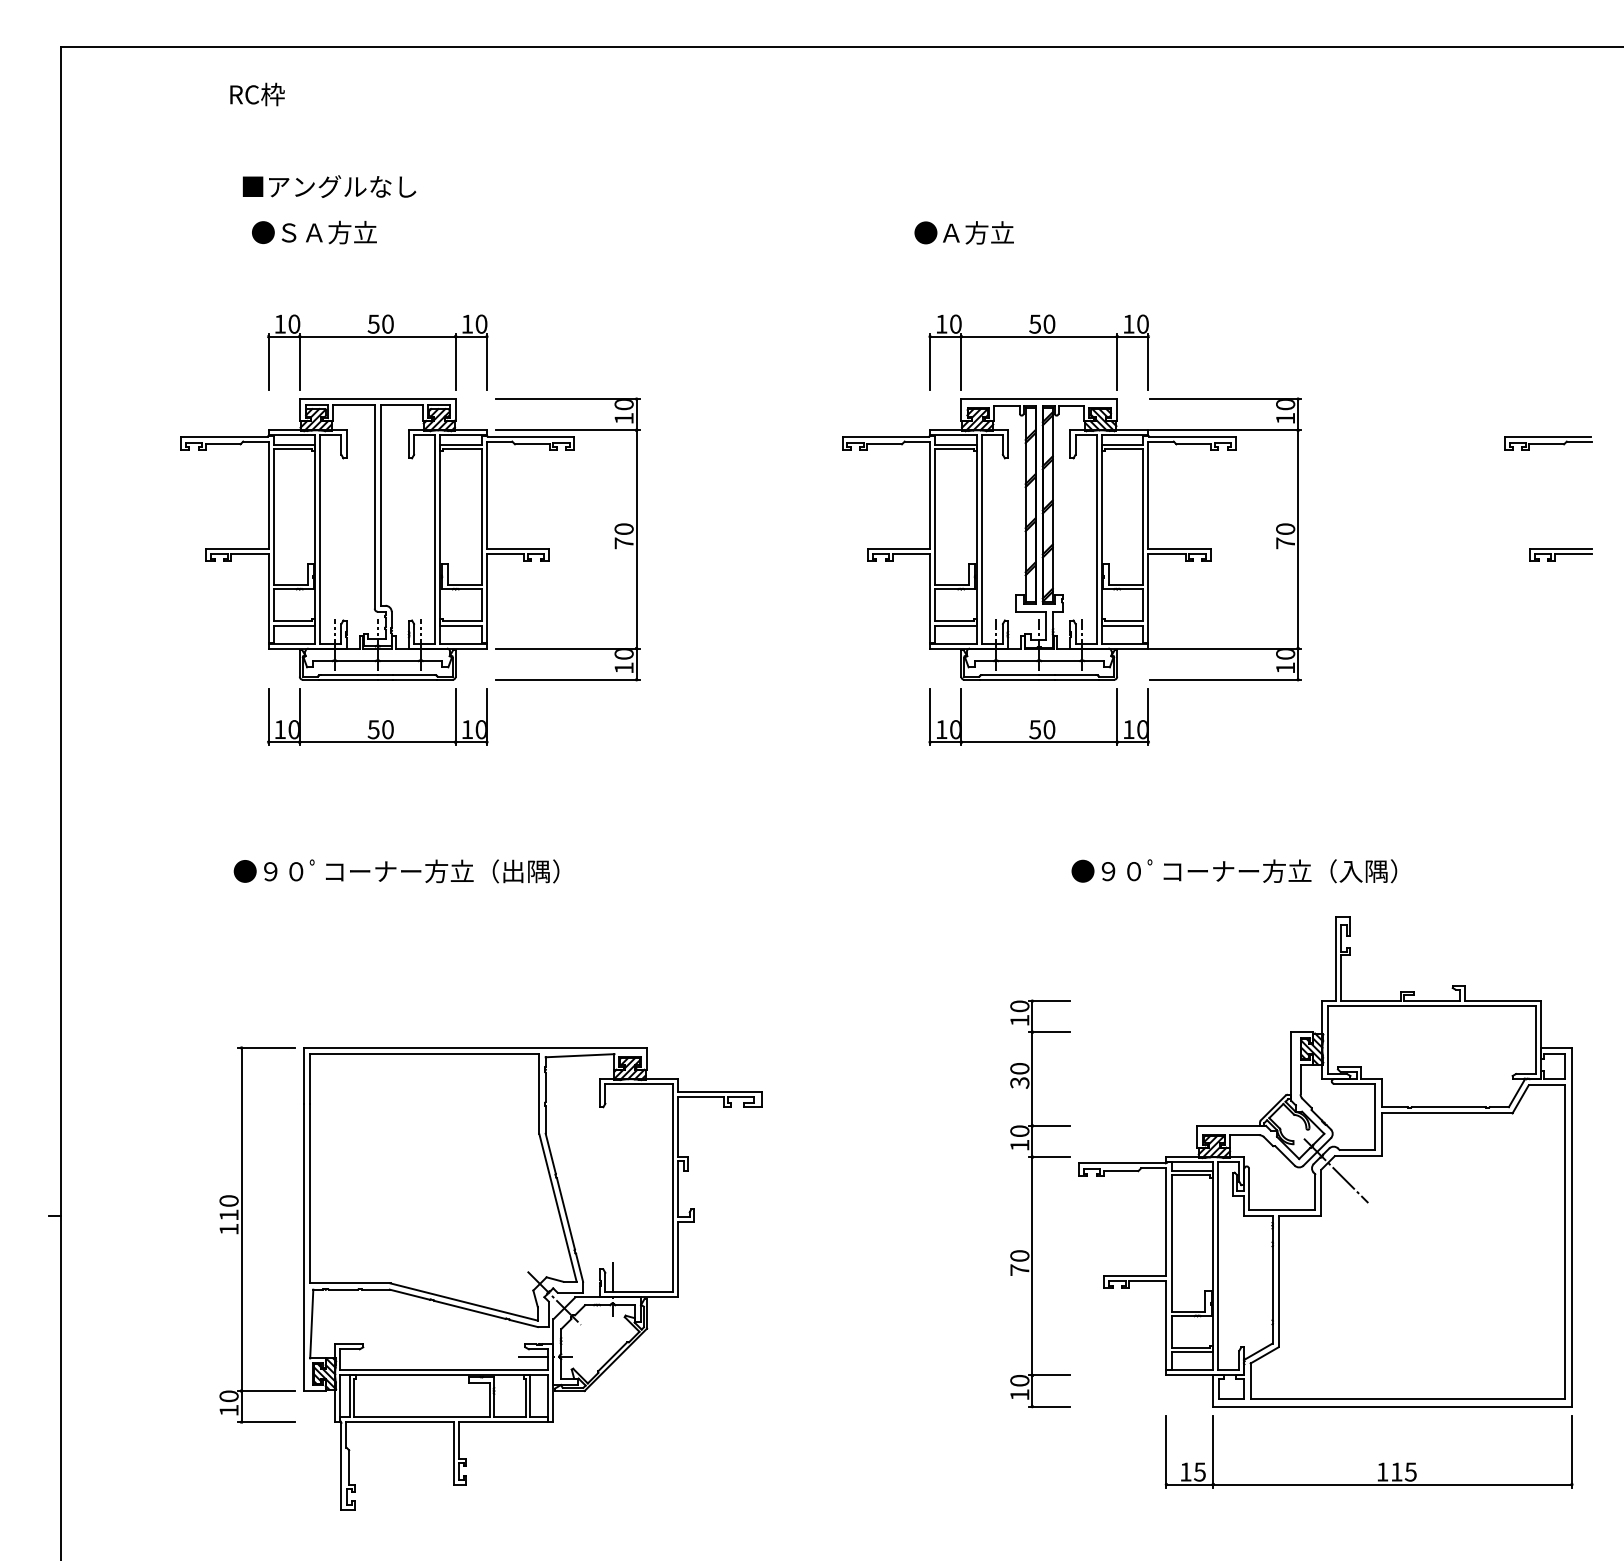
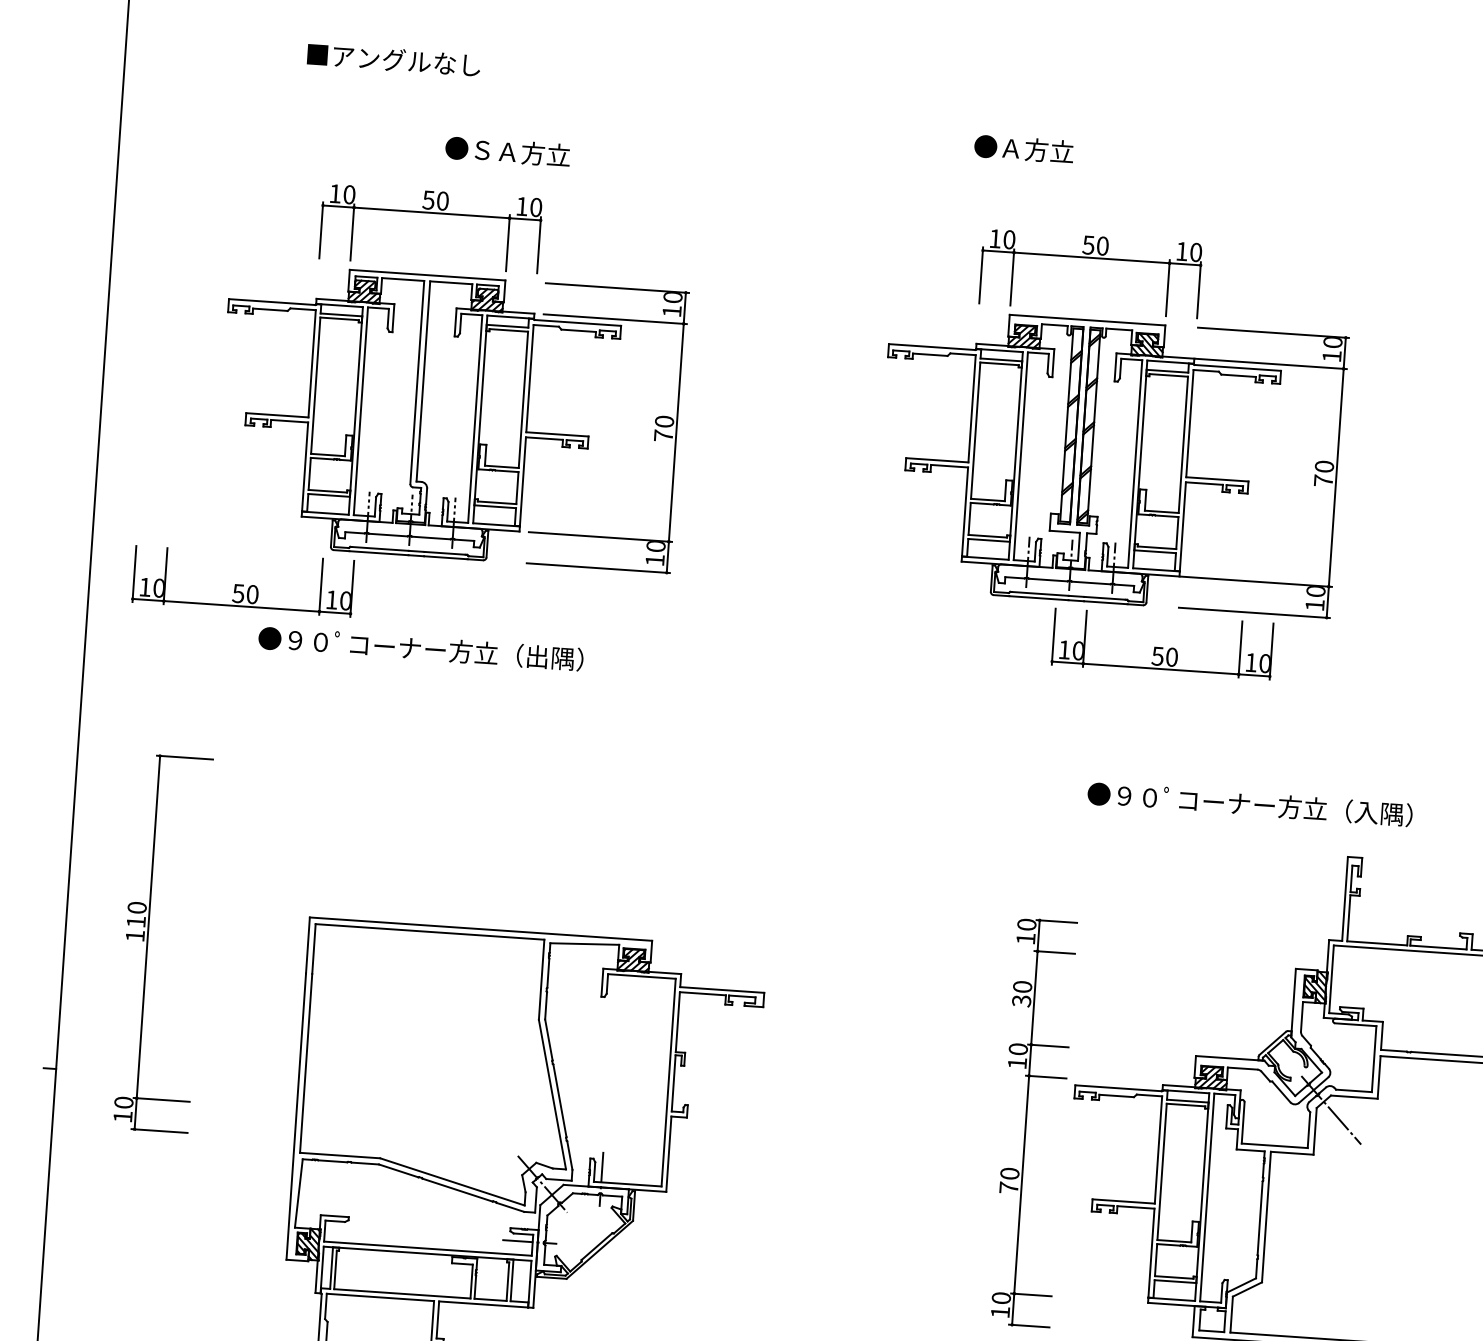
text: (314, 232) -> (507, 151), moved
part: (377, 716) -> (243, 580), moved
part: (1038, 716) -> (1161, 643), moved
text: (396, 871) -> (420, 648), moved
part: (242, 1234) -> (148, 942), moved

